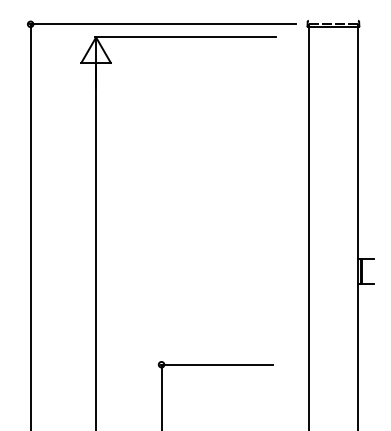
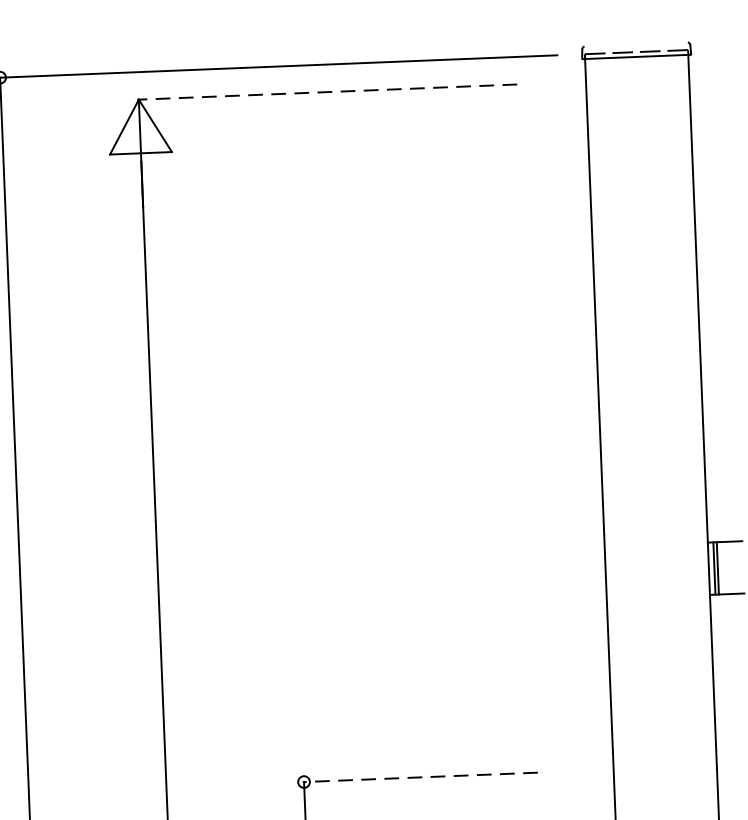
line: (185, 37) -> (326, 92), solid -> dashed
line: (216, 364) -> (419, 776), solid -> dashed

